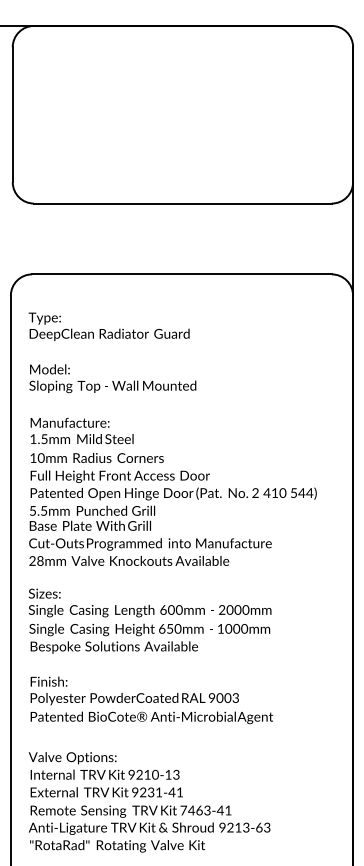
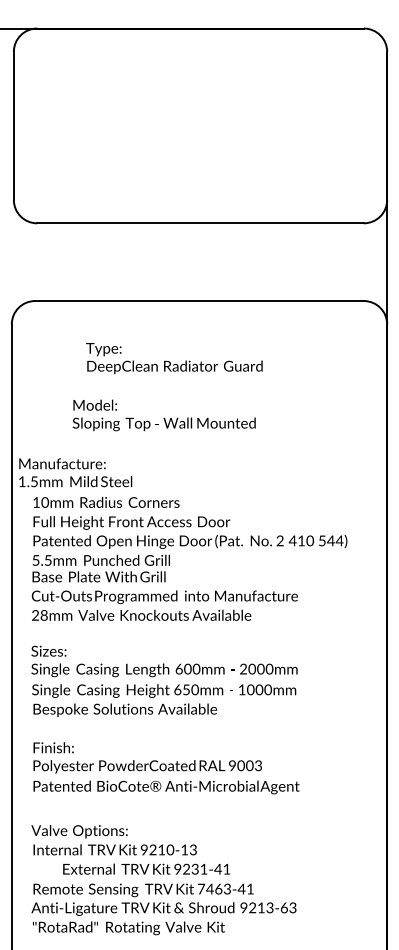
text: (108, 326) -> (173, 358), moved
text: (112, 378) -> (163, 415), moved
text: (81, 430) -> (75, 472), moved
text: (106, 792) -> (146, 869), moved

